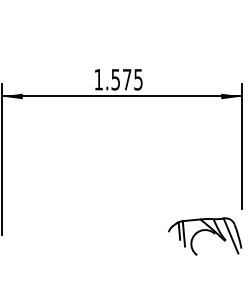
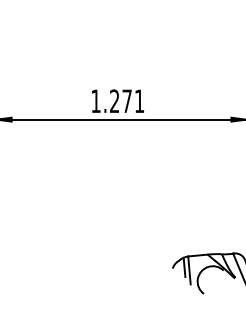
text: (126, 79) -> (126, 101), 1.575 -> 1.271

